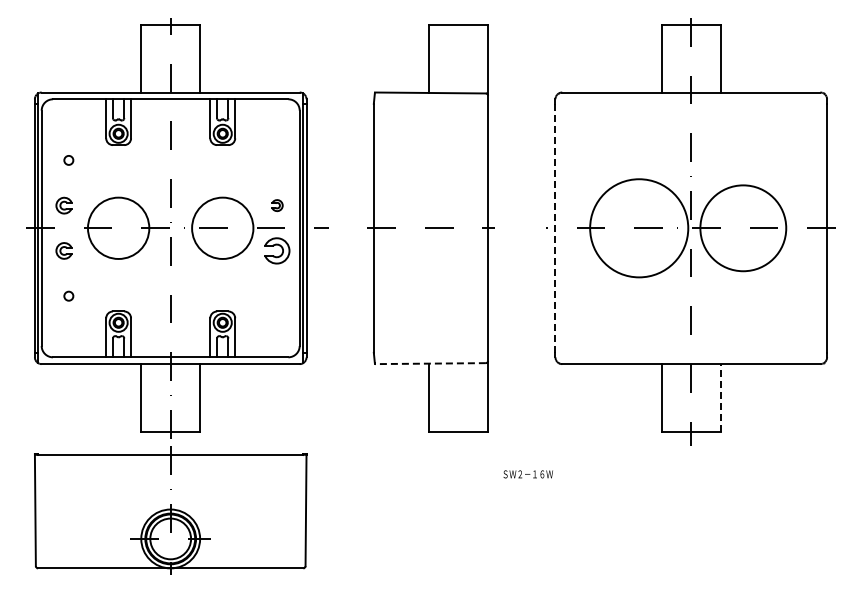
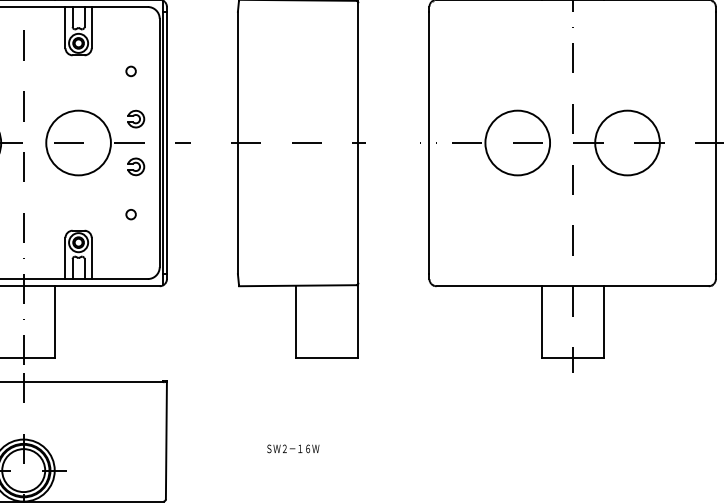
circle: (272, 160) -> (131, 71), added
part: (277, 205) -> (136, 118), size x1.43
circle: (638, 227) -> (517, 142), size x0.62
circle: (742, 227) -> (626, 142), size x0.71
line: (555, 228) -> (429, 143), dashed -> solid
part: (277, 250) -> (136, 166), size x0.62
circle: (272, 295) -> (131, 213), added
line: (429, 363) -> (296, 285), dashed -> solid
line: (720, 398) -> (603, 322), dashed -> solid
text: (527, 474) -> (292, 449), moved

